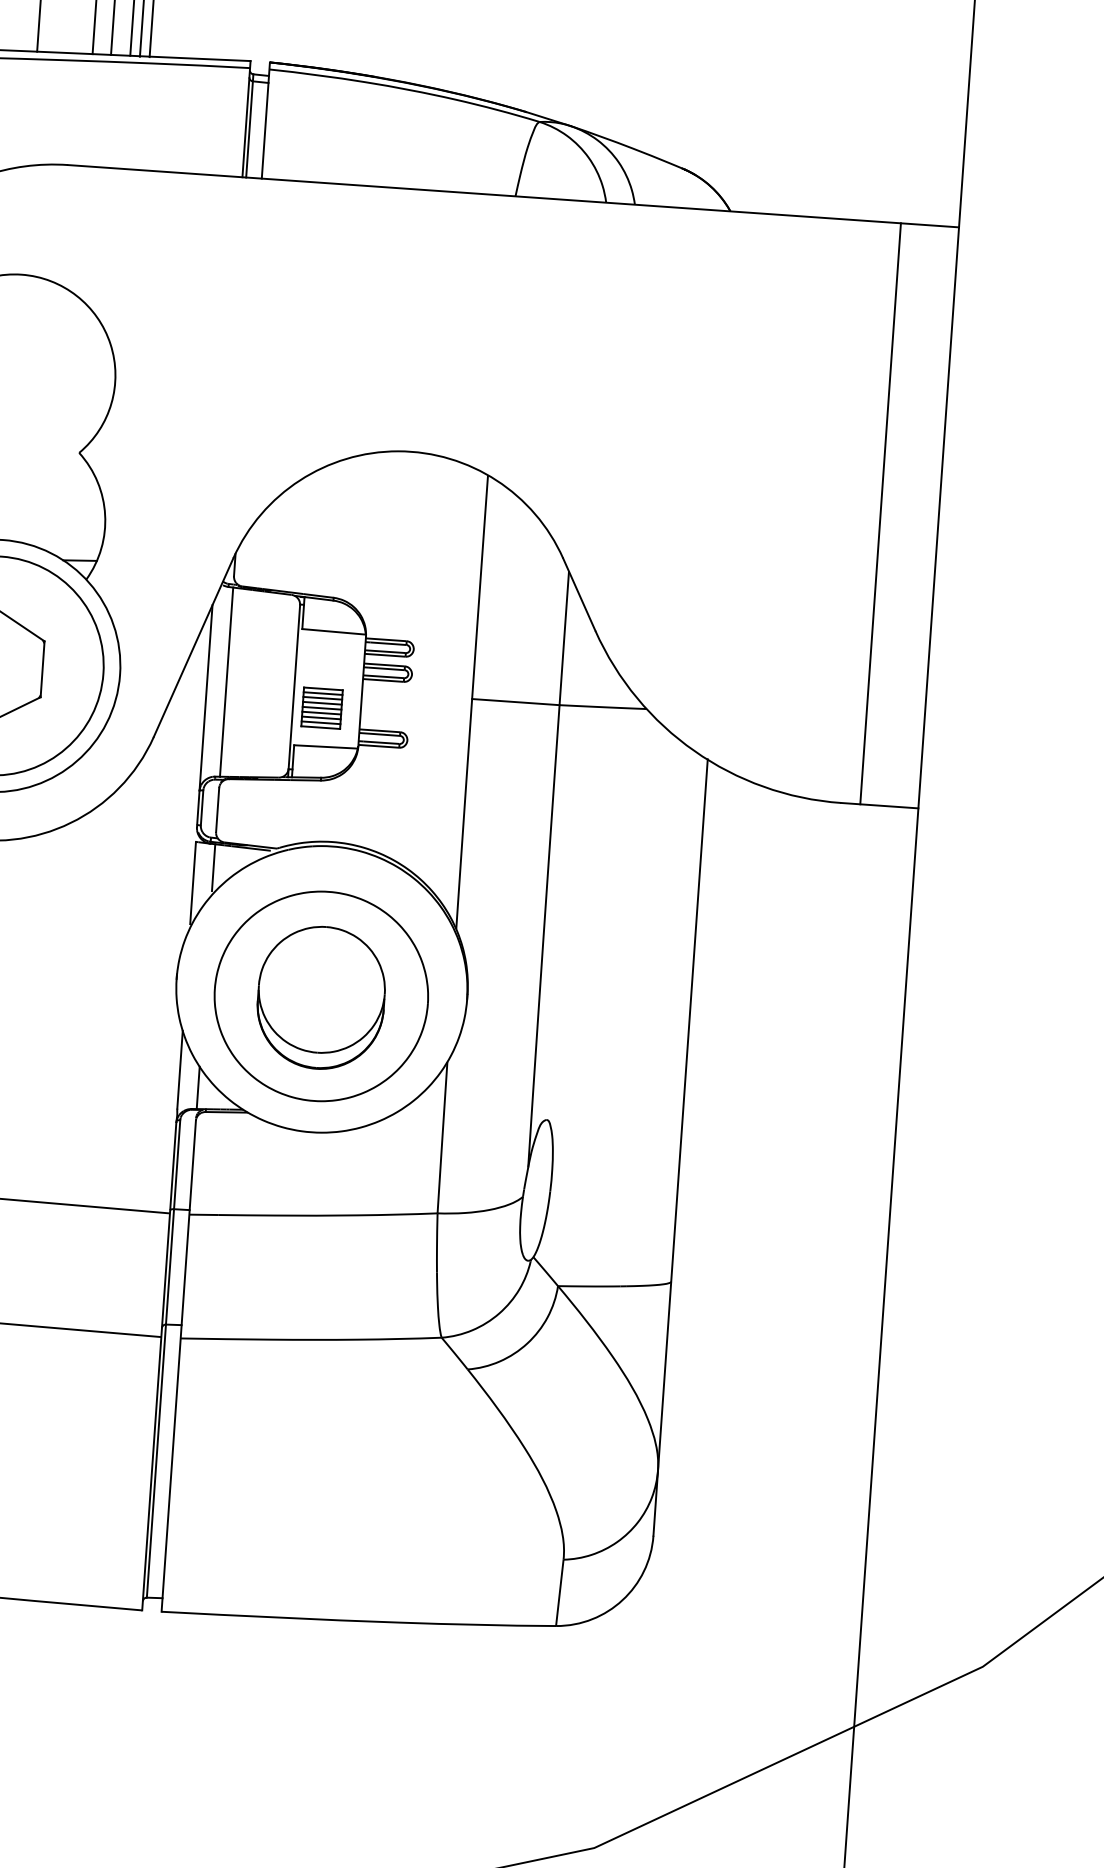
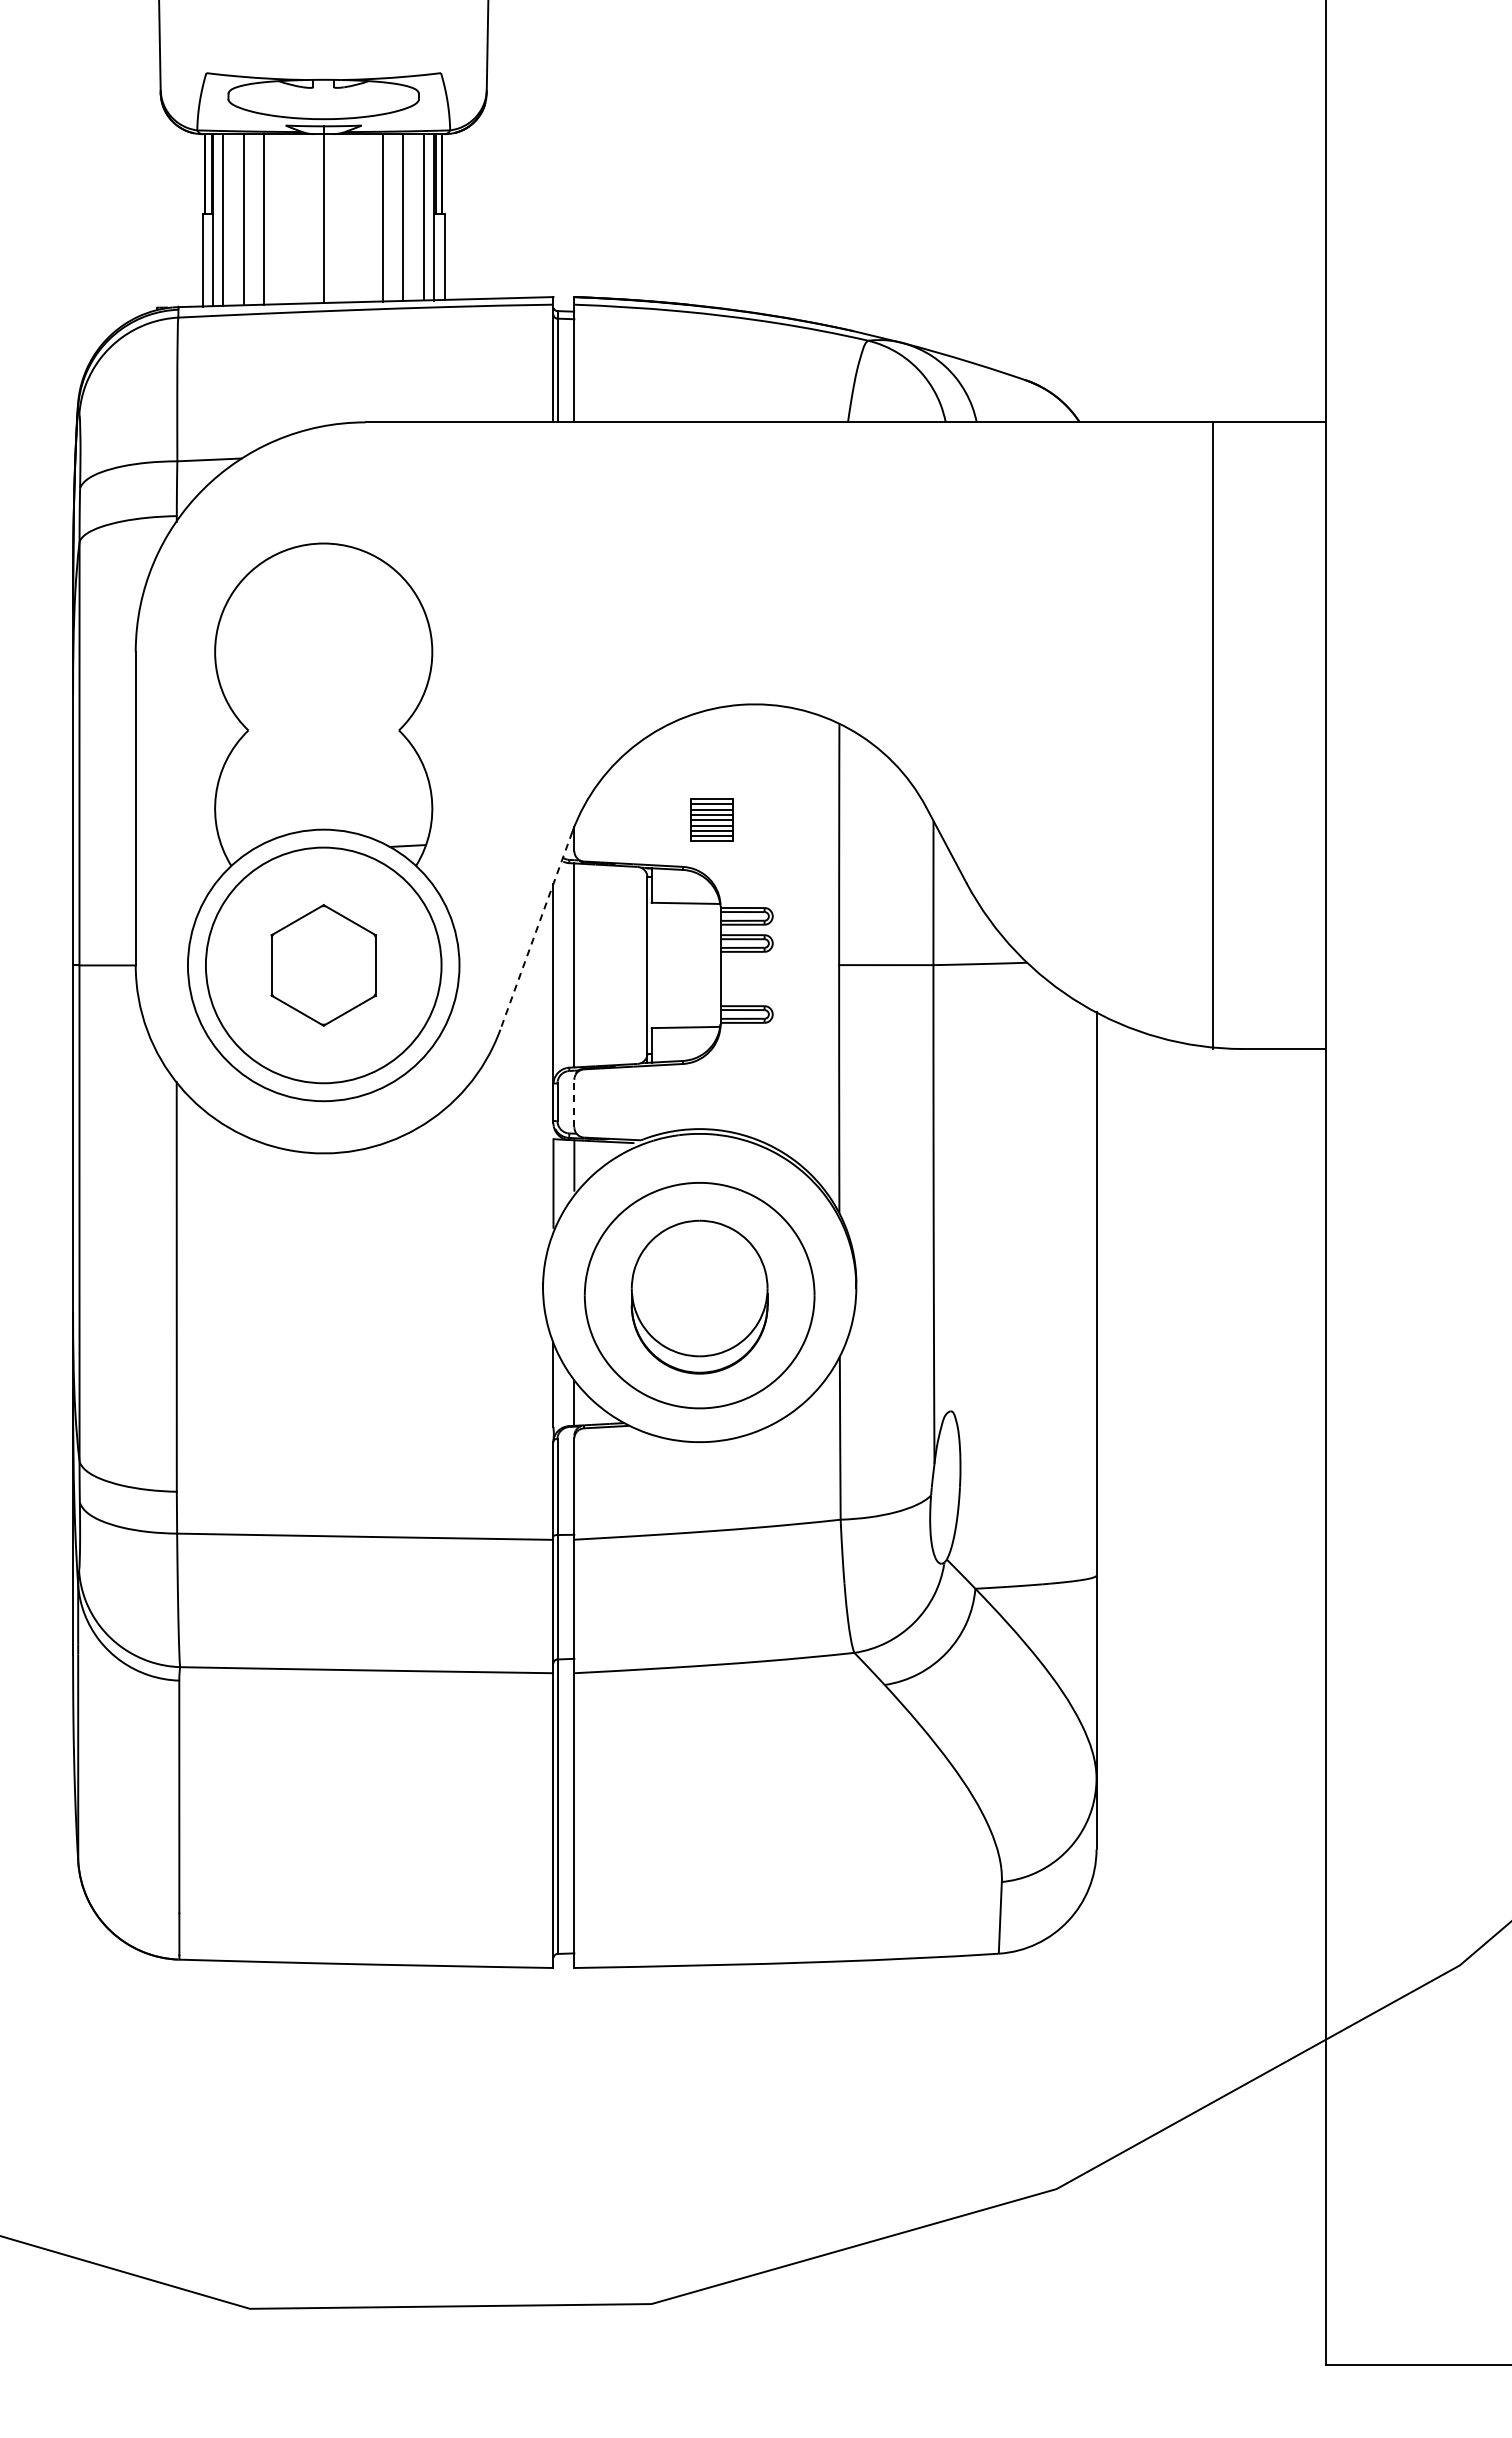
line: (880, 513) -> (1212, 735), moved
line: (193, 648) -> (536, 931), solid -> dashed
part: (321, 707) -> (711, 819), moved
line: (217, 810) -> (574, 1103), solid -> dashed

